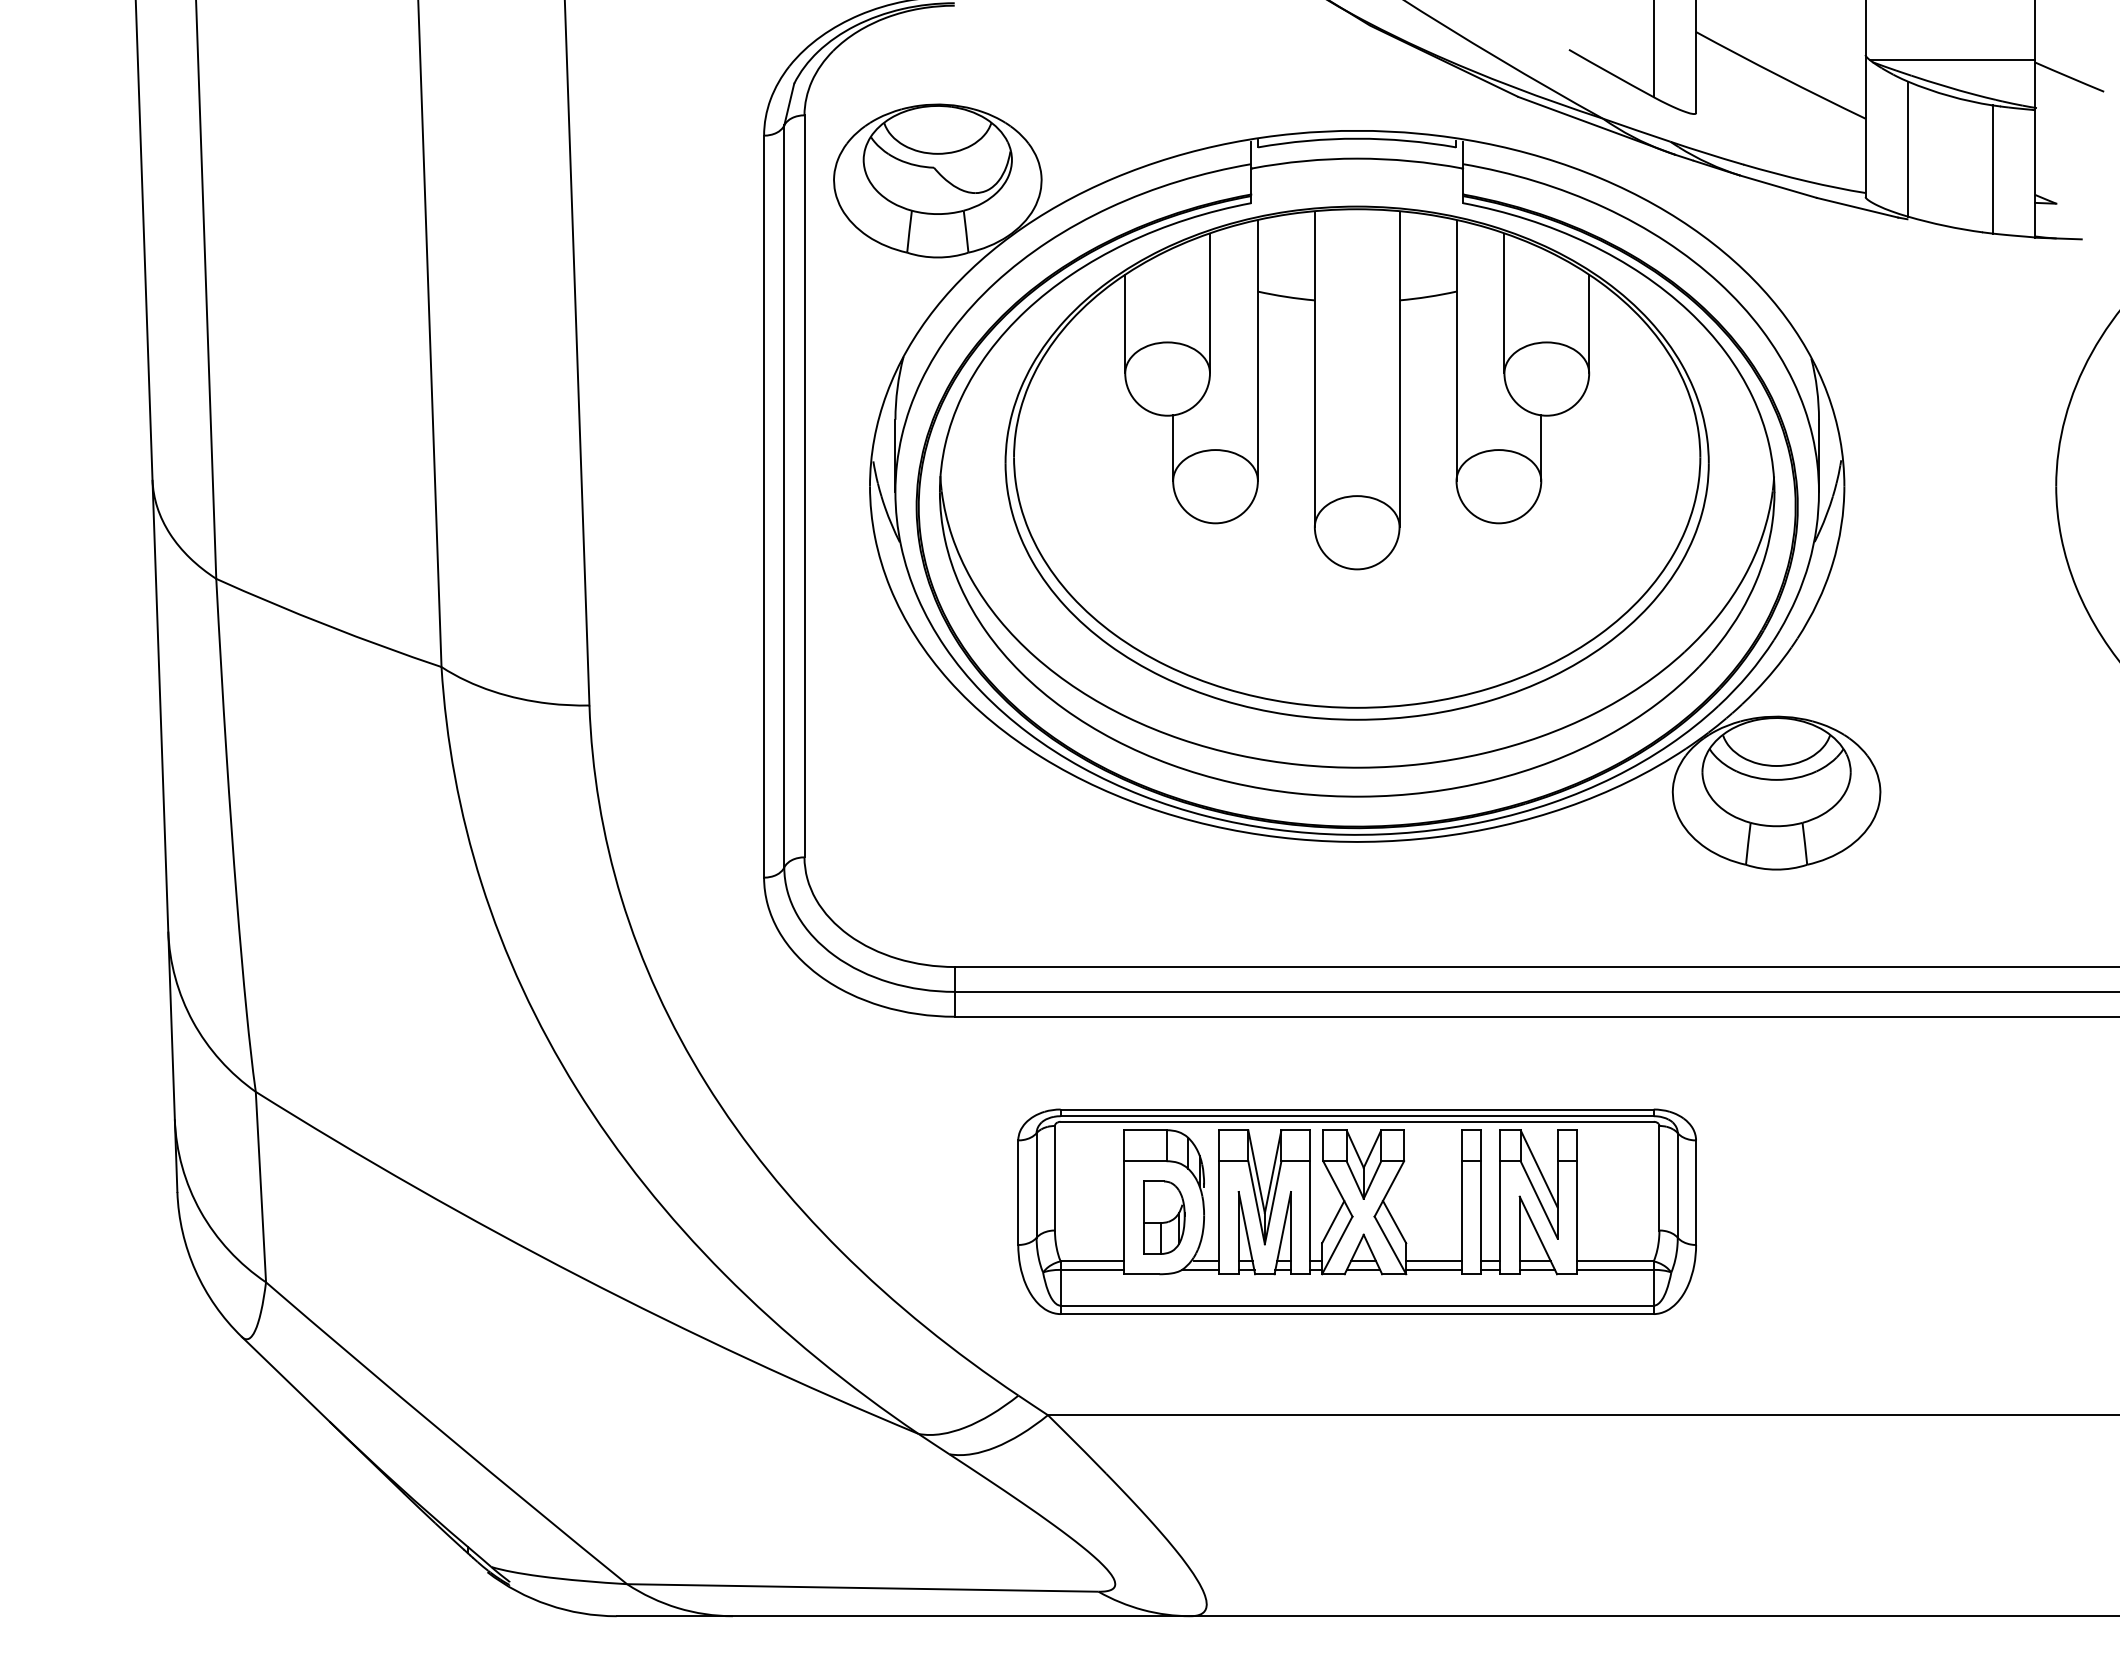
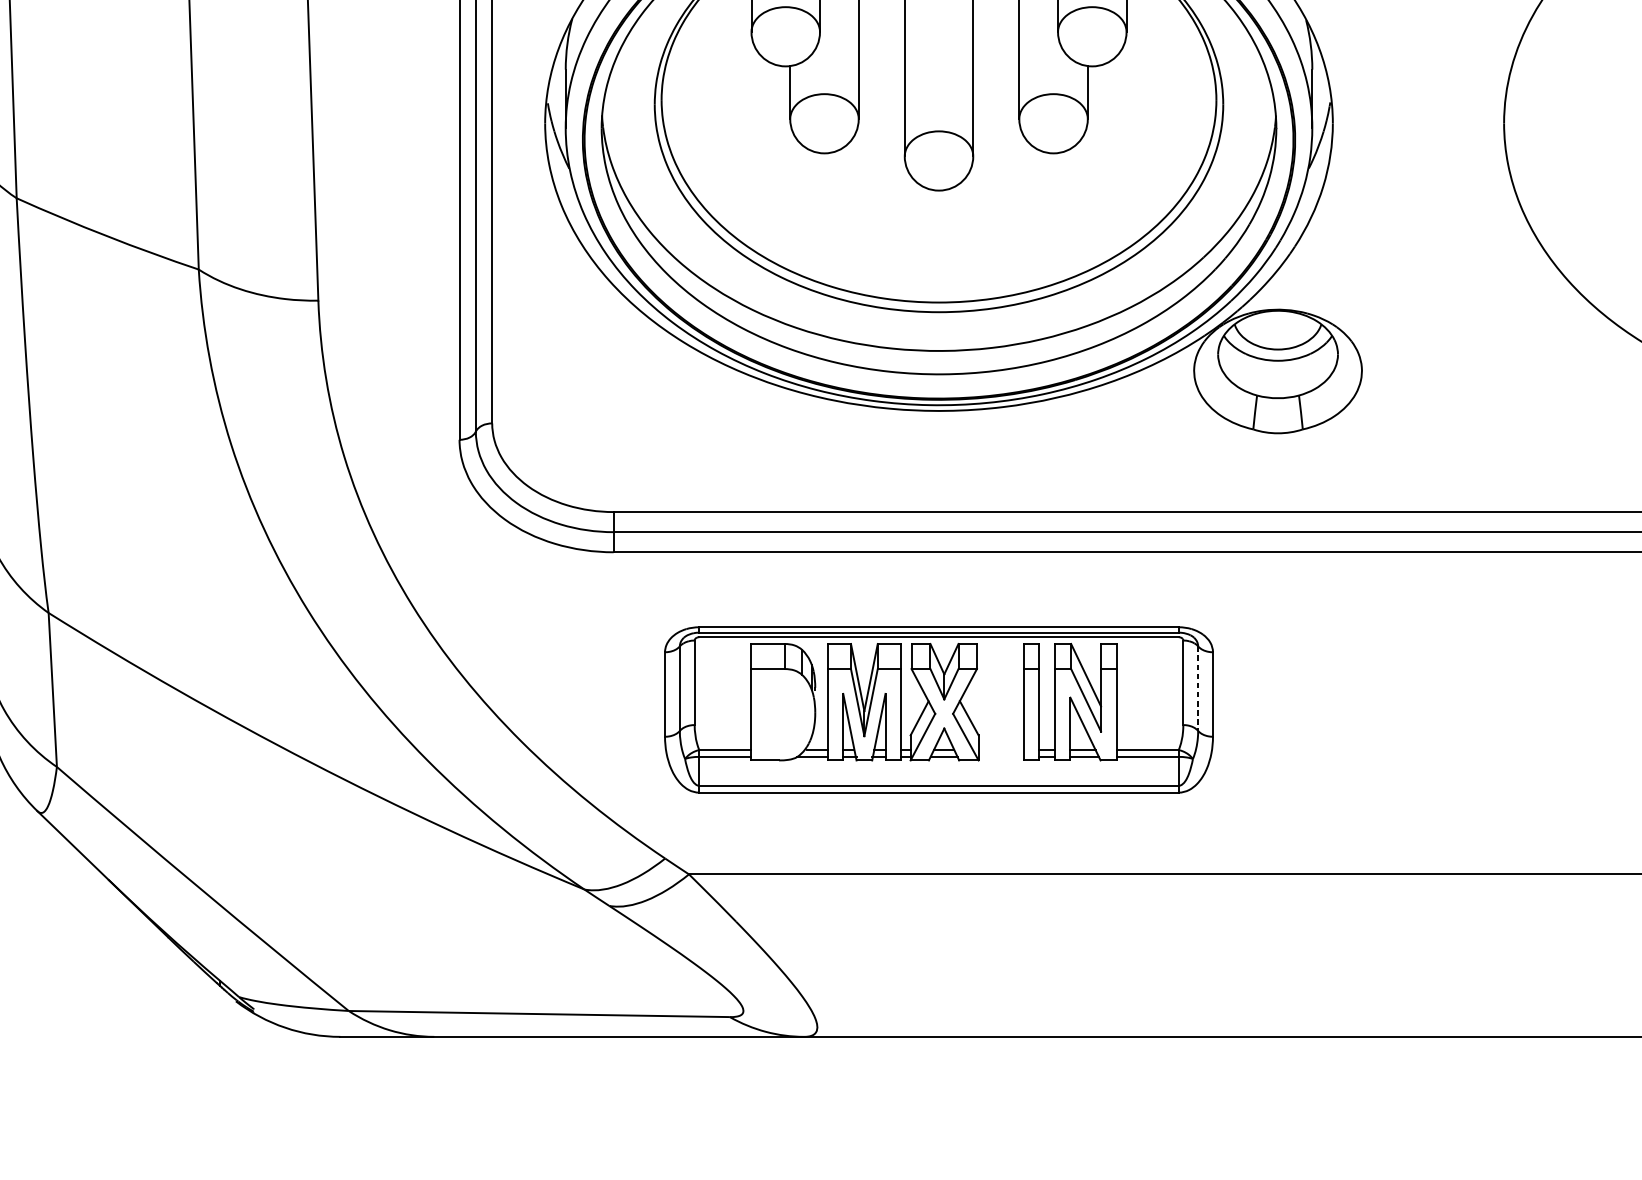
line: (1677, 1185) -> (1197, 688), solid -> dashed
part: (1164, 1217) -> (783, 714), removed
line: (1434, 1261) -> (1001, 750), removed
line: (1434, 1269) -> (1001, 756), removed

